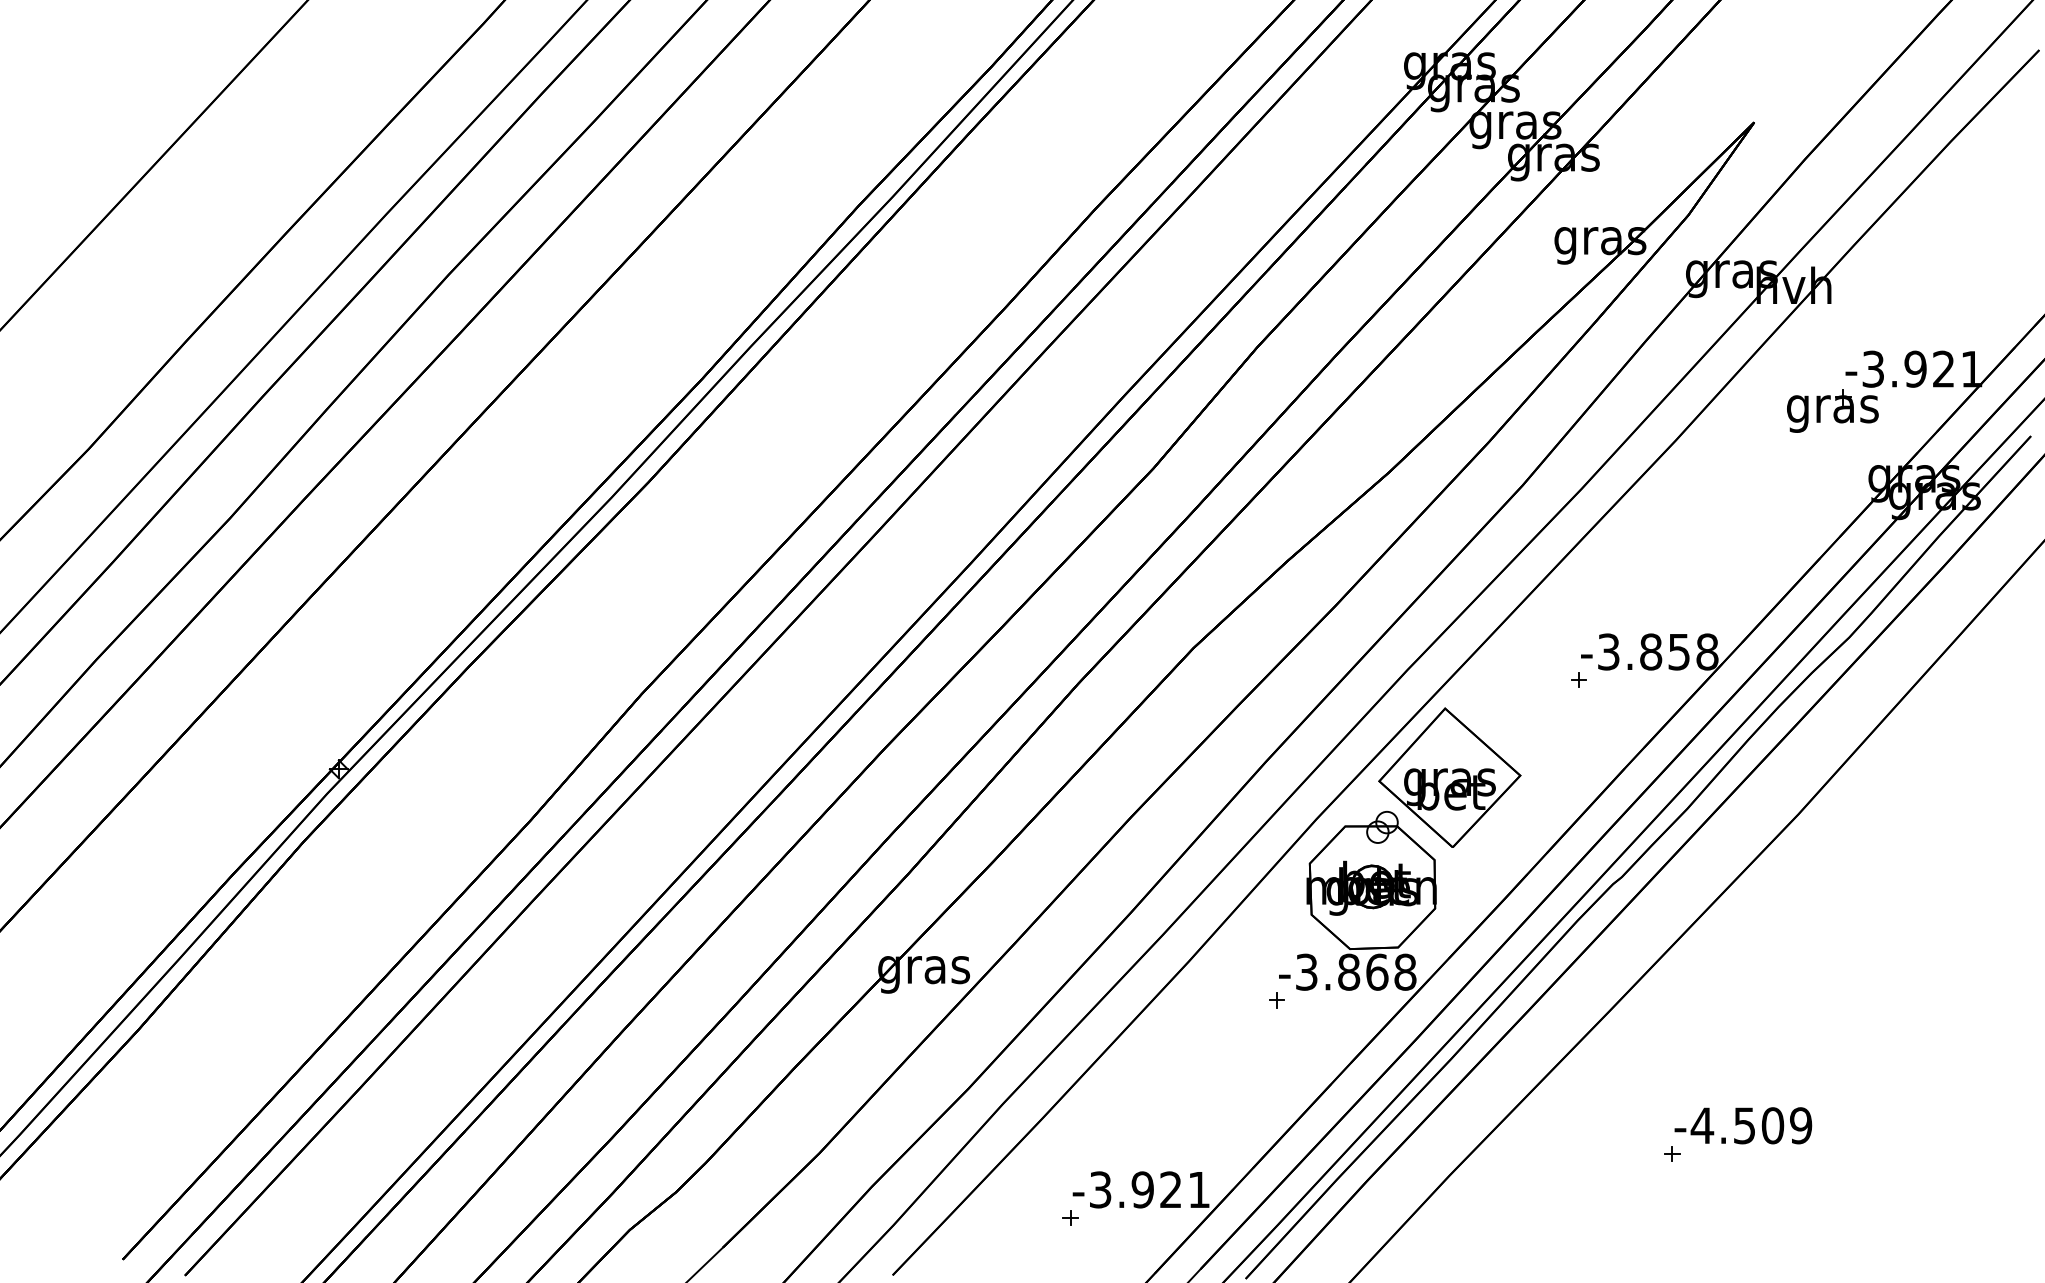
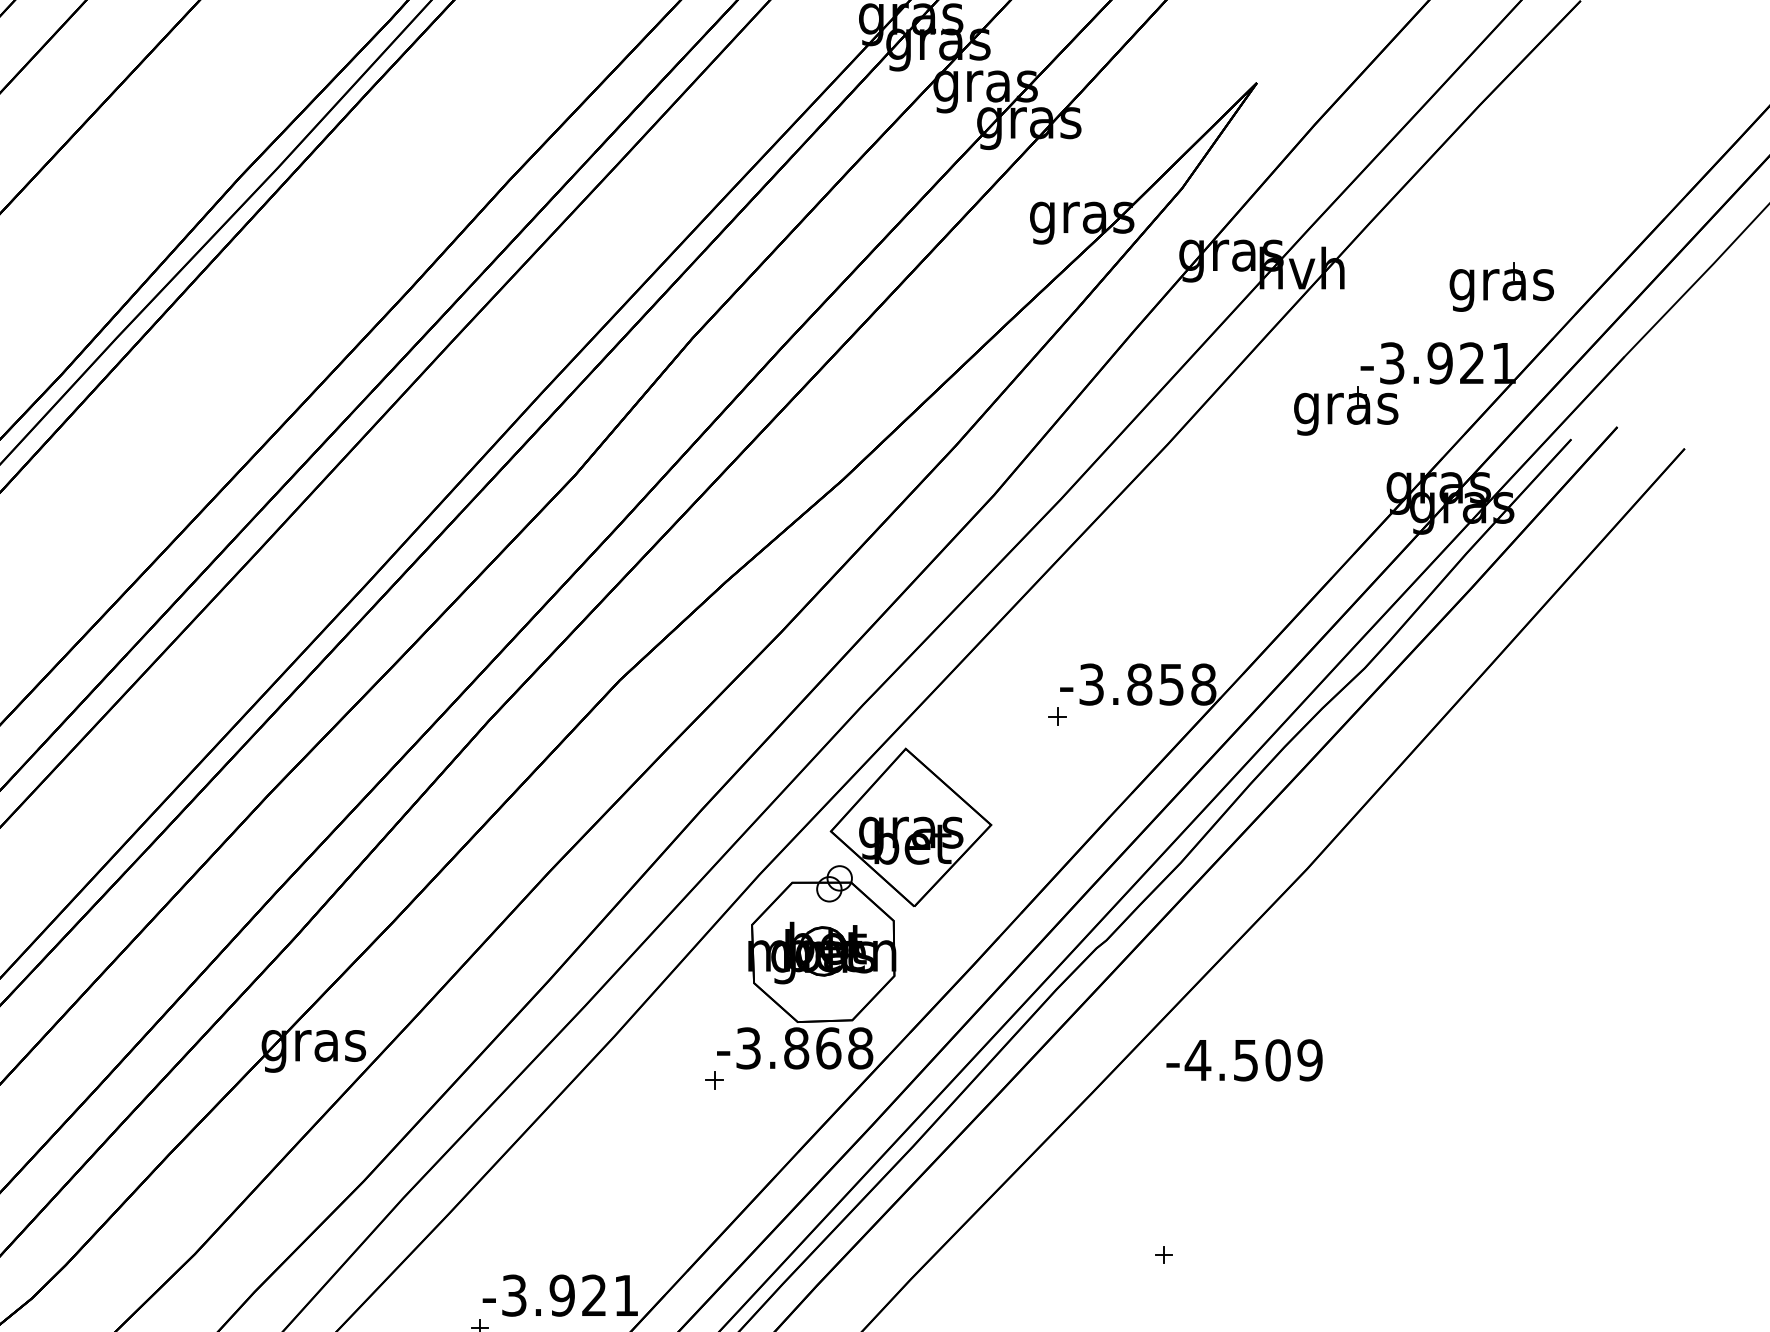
part: (1969, 301) -> (1501, 286), added
text: (1743, 1125) -> (1244, 1060), moved

